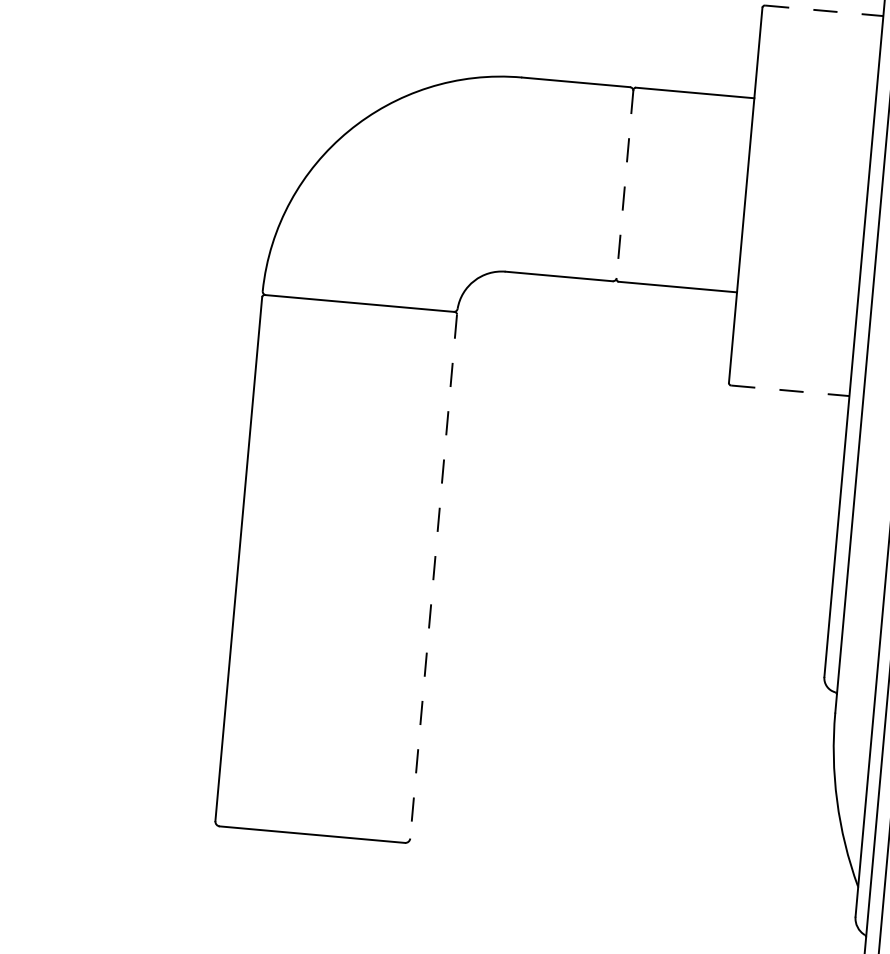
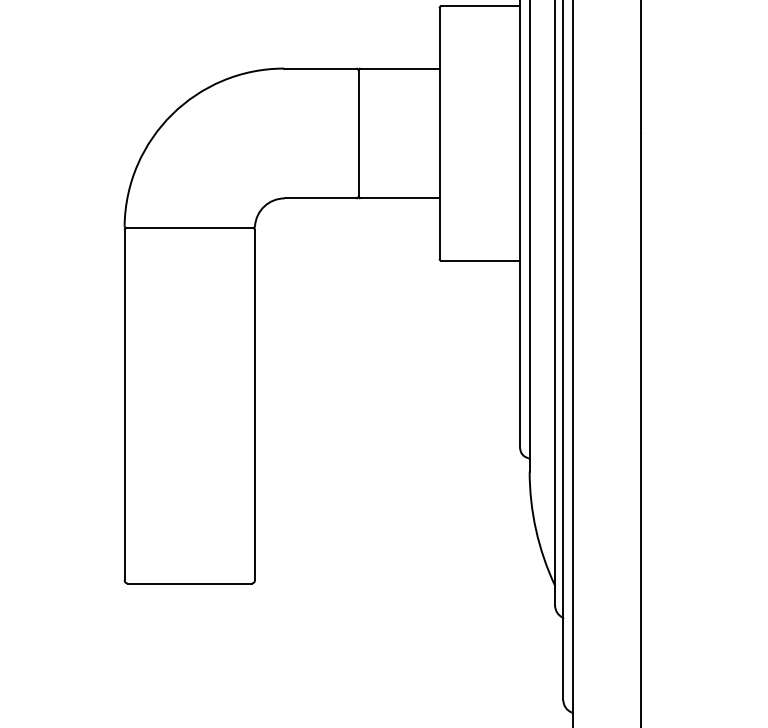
line: (823, 10) -> (480, 6), dashed -> solid
line: (624, 184) -> (358, 133), dashed -> solid
line: (789, 390) -> (480, 260), dashed -> solid
line: (432, 577) -> (254, 405), dashed -> solid

